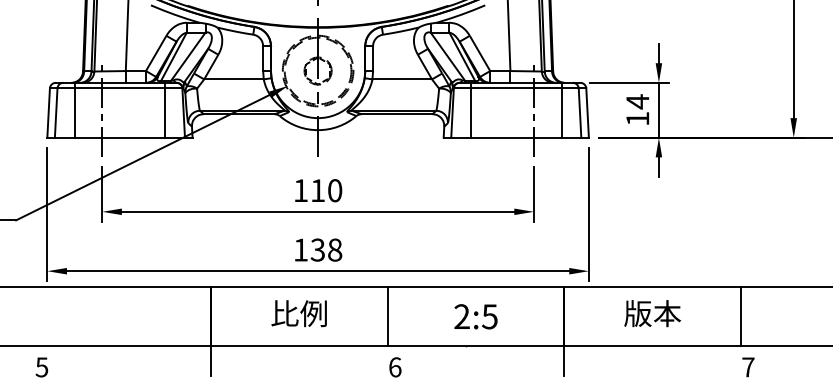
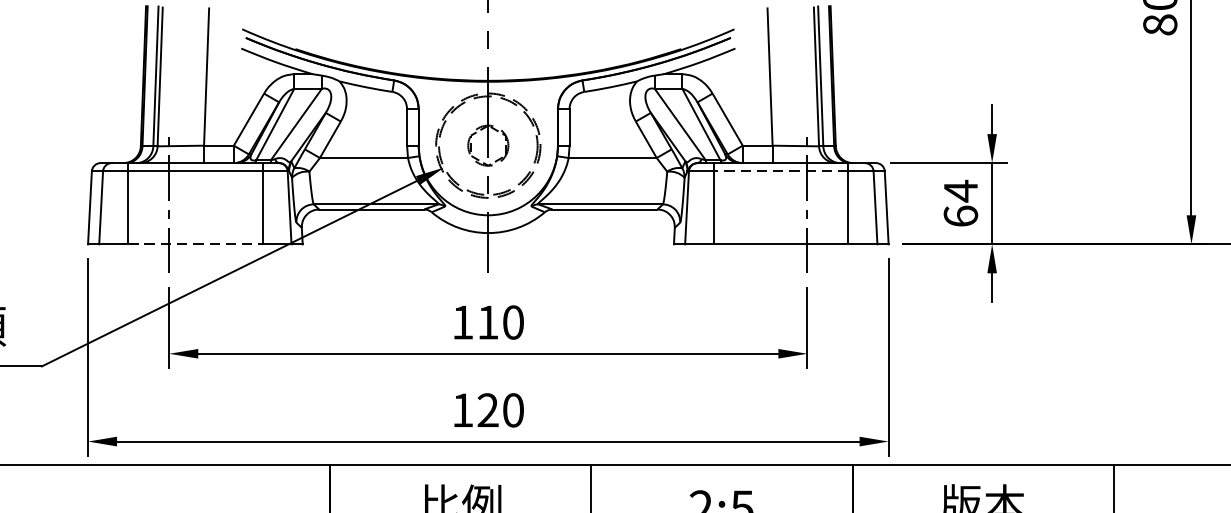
line: (515, 88) -> (780, 171), solid -> dashed
text: (637, 118) -> (960, 215), 14 -> 64
line: (120, 137) -> (196, 243), solid -> dashed
text: (326, 250) -> (500, 410), 138 -> 120

